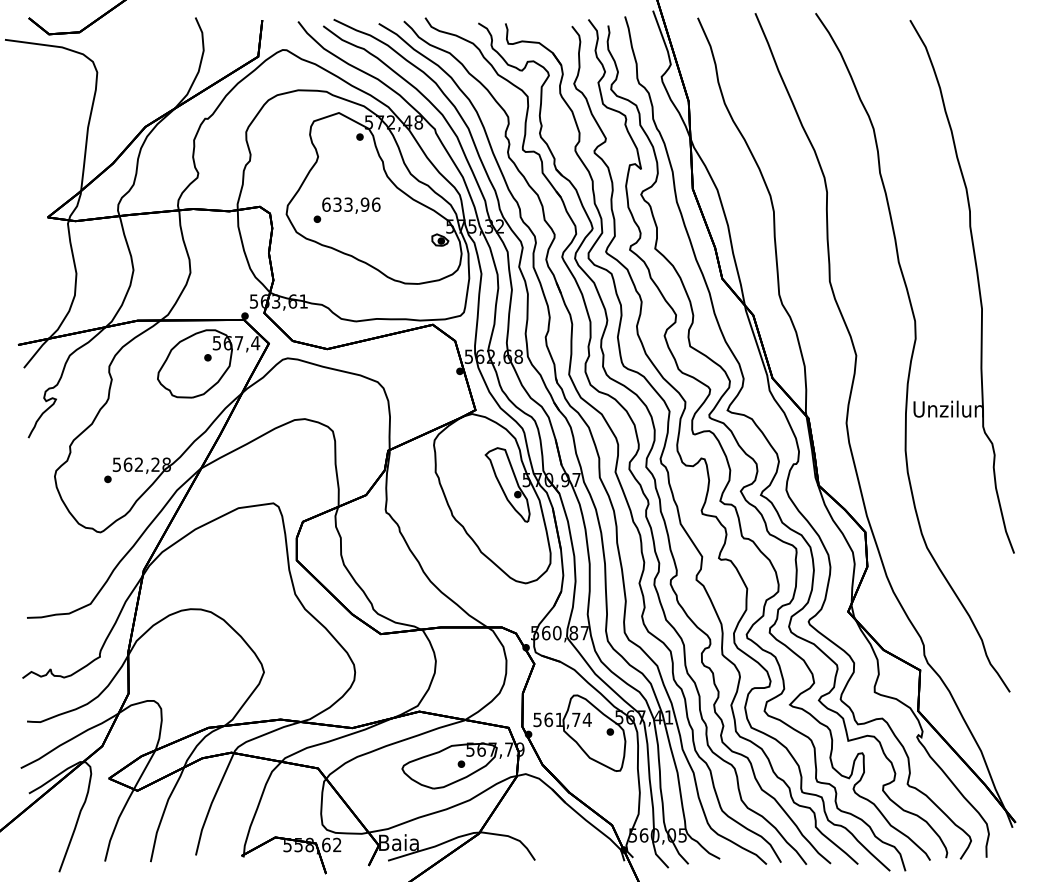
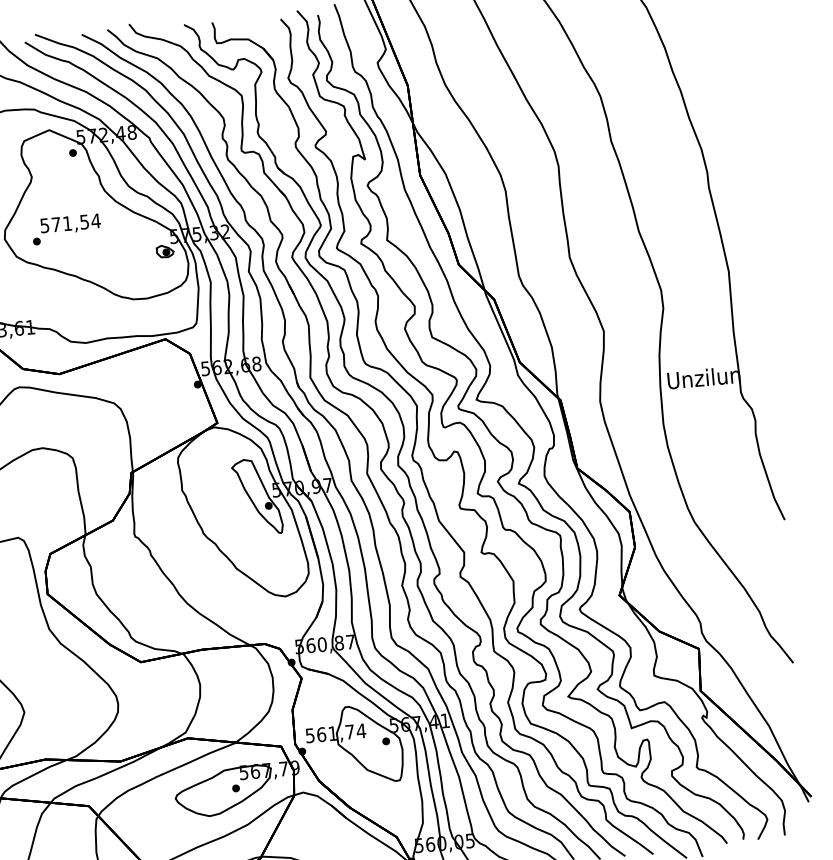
text: (351, 204) -> (70, 223), 633,96 -> 571,54

